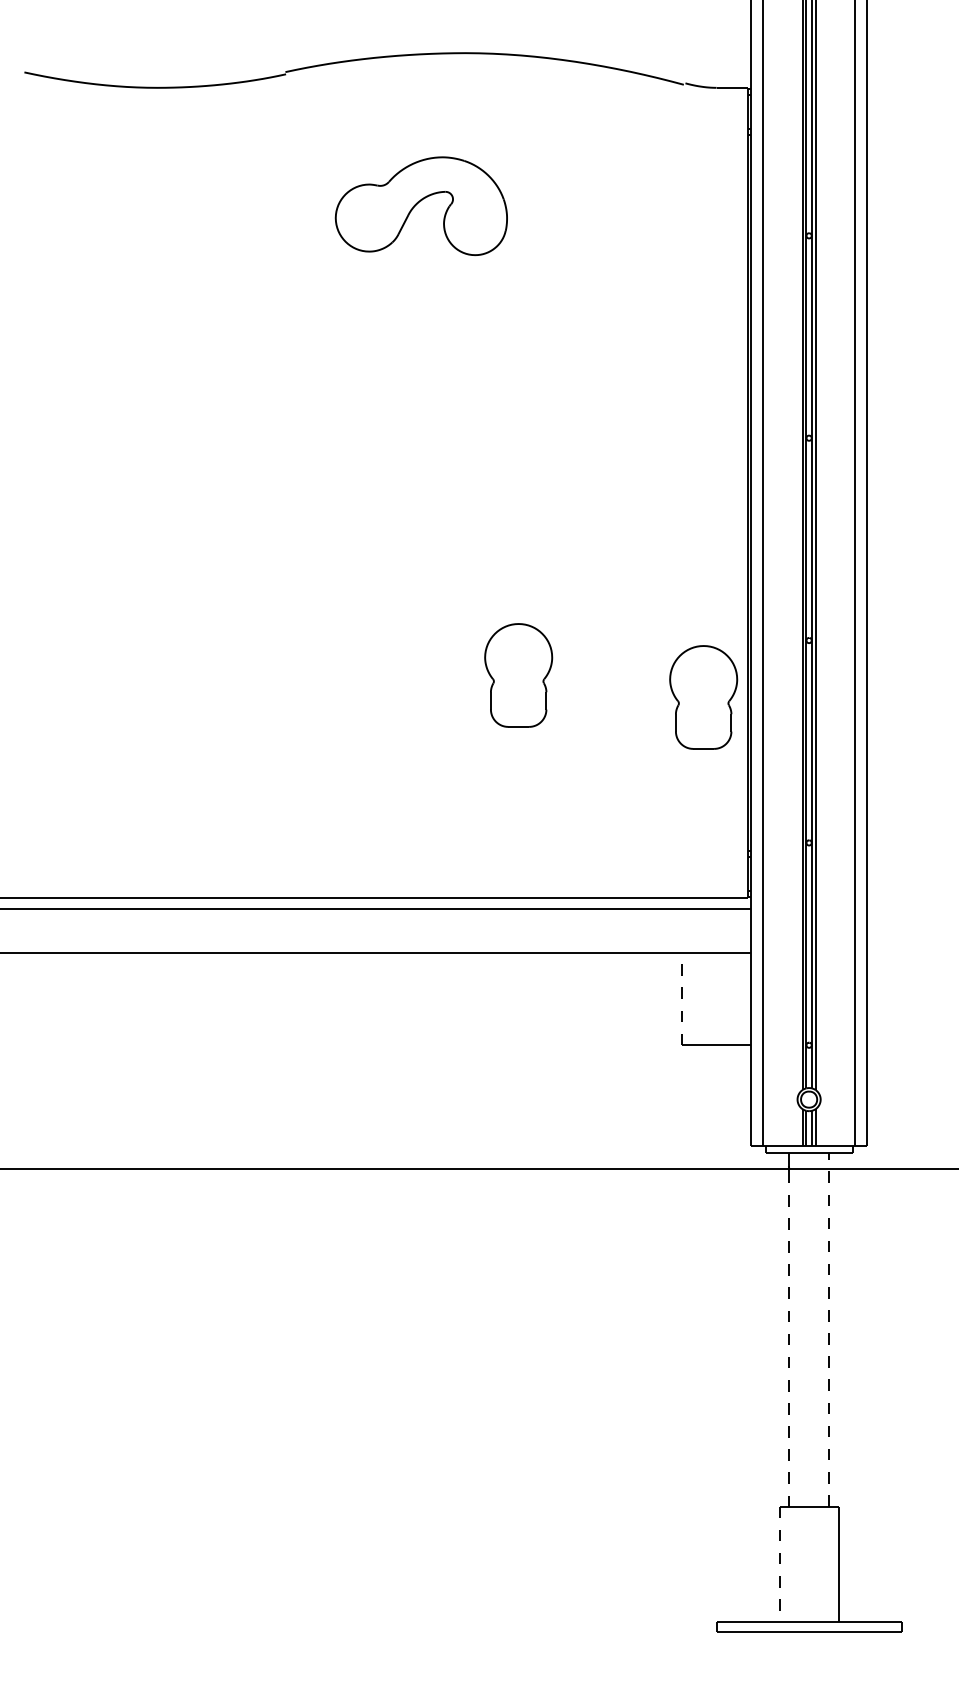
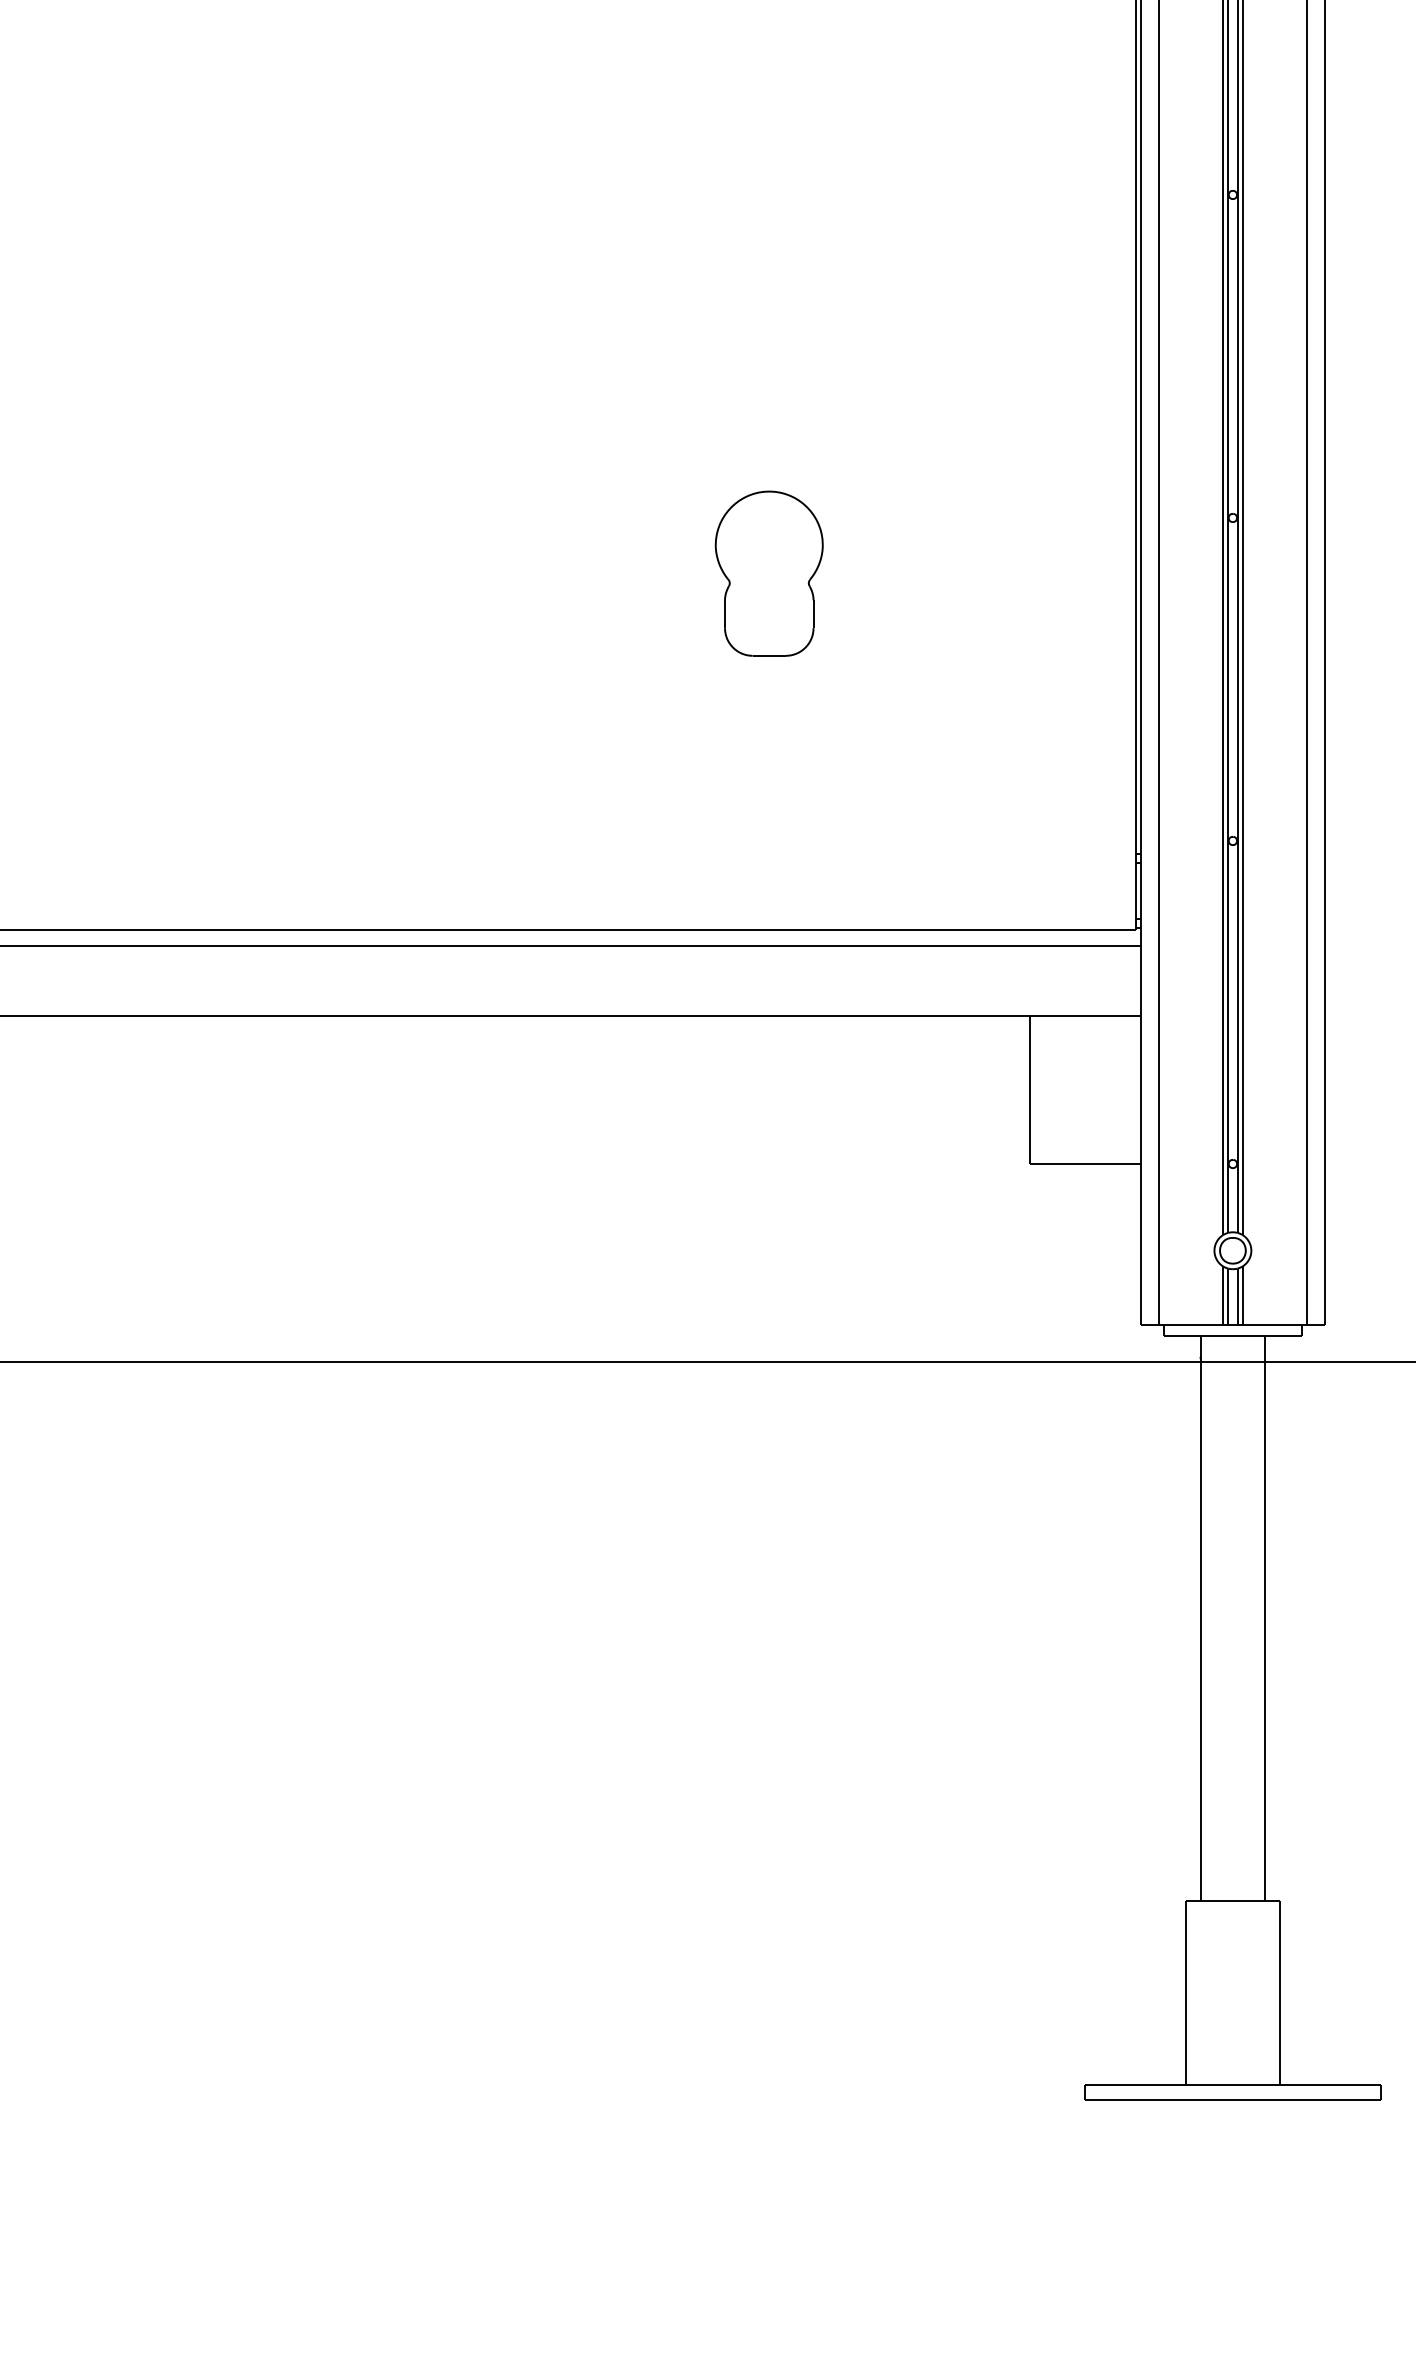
part: (703, 697) -> (1064, 608), removed
line: (681, 998) -> (1029, 1089), dashed -> solid
line: (829, 1329) -> (1265, 1617), dashed -> solid
line: (788, 1339) -> (1199, 1633), dashed -> solid
line: (779, 1564) -> (1185, 1992), dashed -> solid

